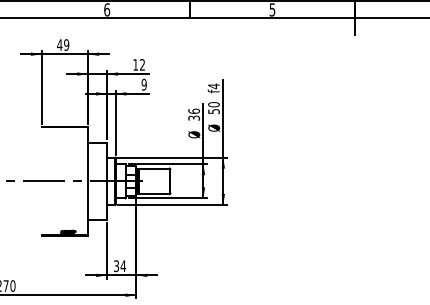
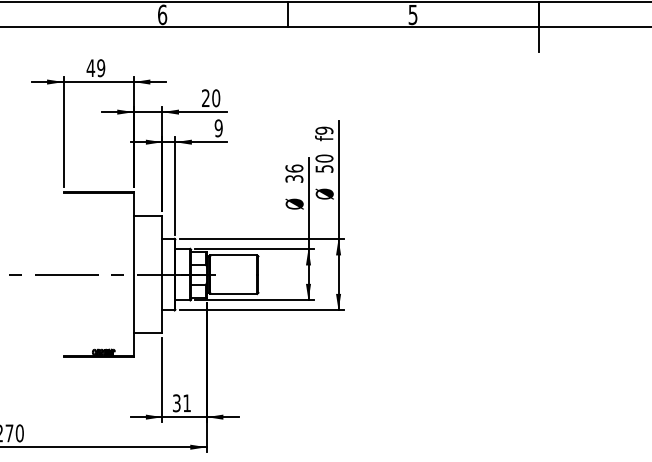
text: (139, 64) -> (211, 97), 12 -> 20
text: (213, 86) -> (323, 130), f4 -> f9
text: (123, 265) -> (187, 402), 34 -> 31

